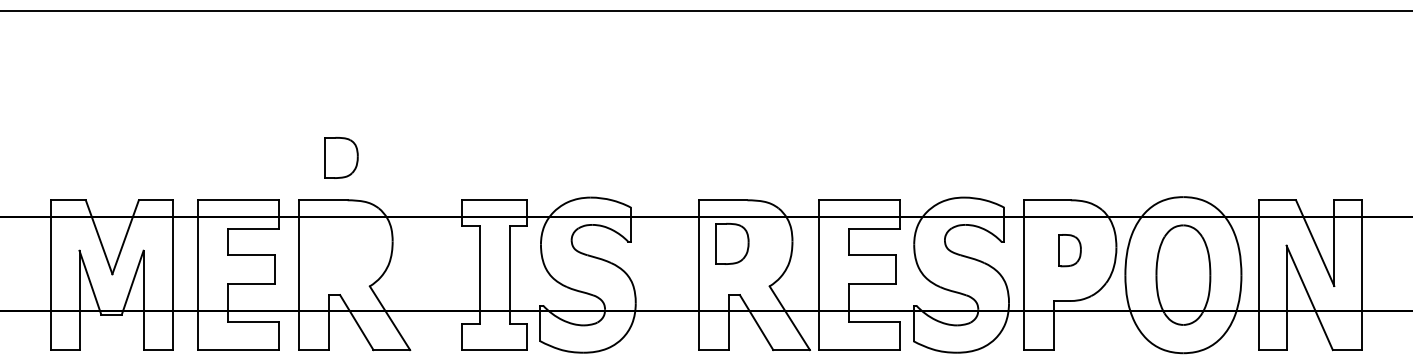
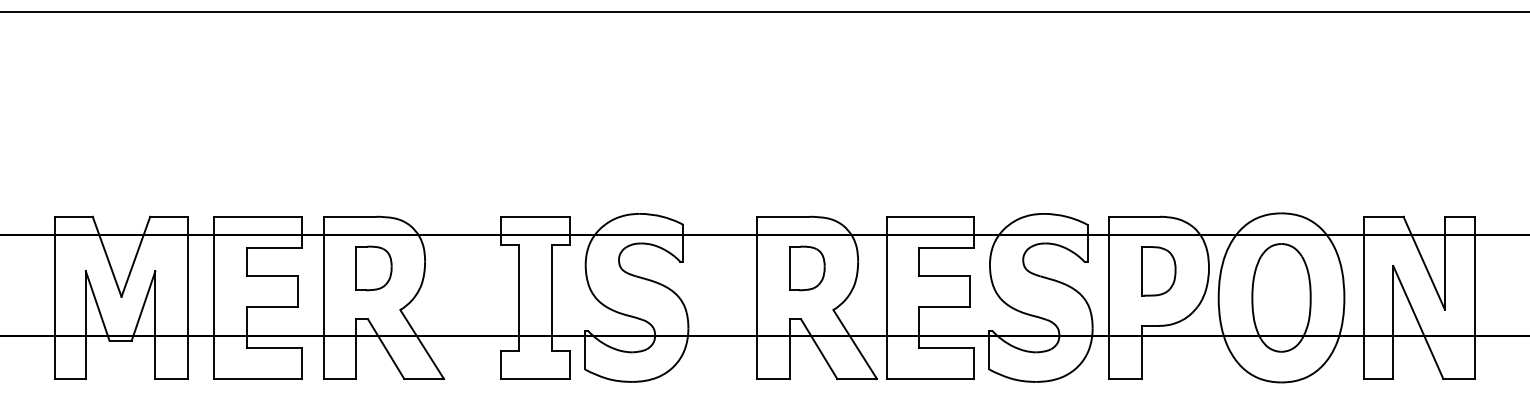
part: (341, 157) -> (374, 267), moved
part: (732, 243) -> (807, 267), moved
part: (1069, 250) -> (1158, 271), size x1.43

